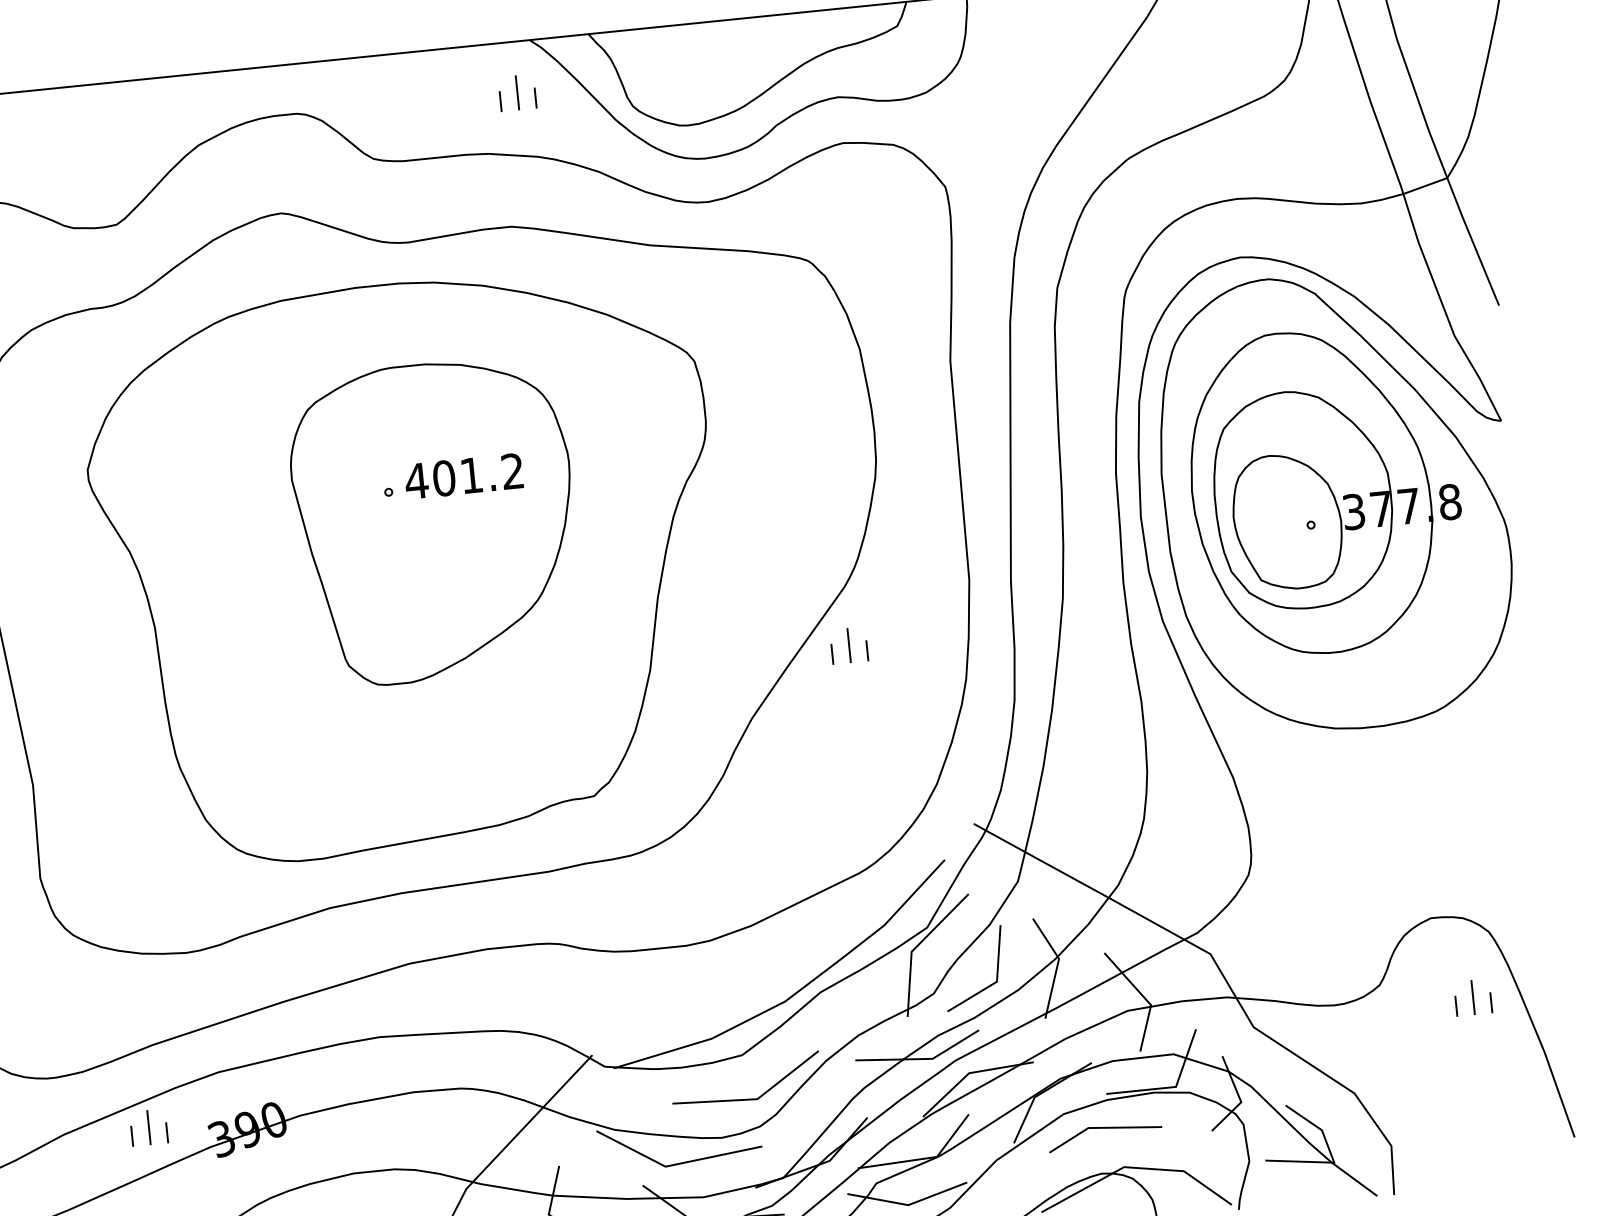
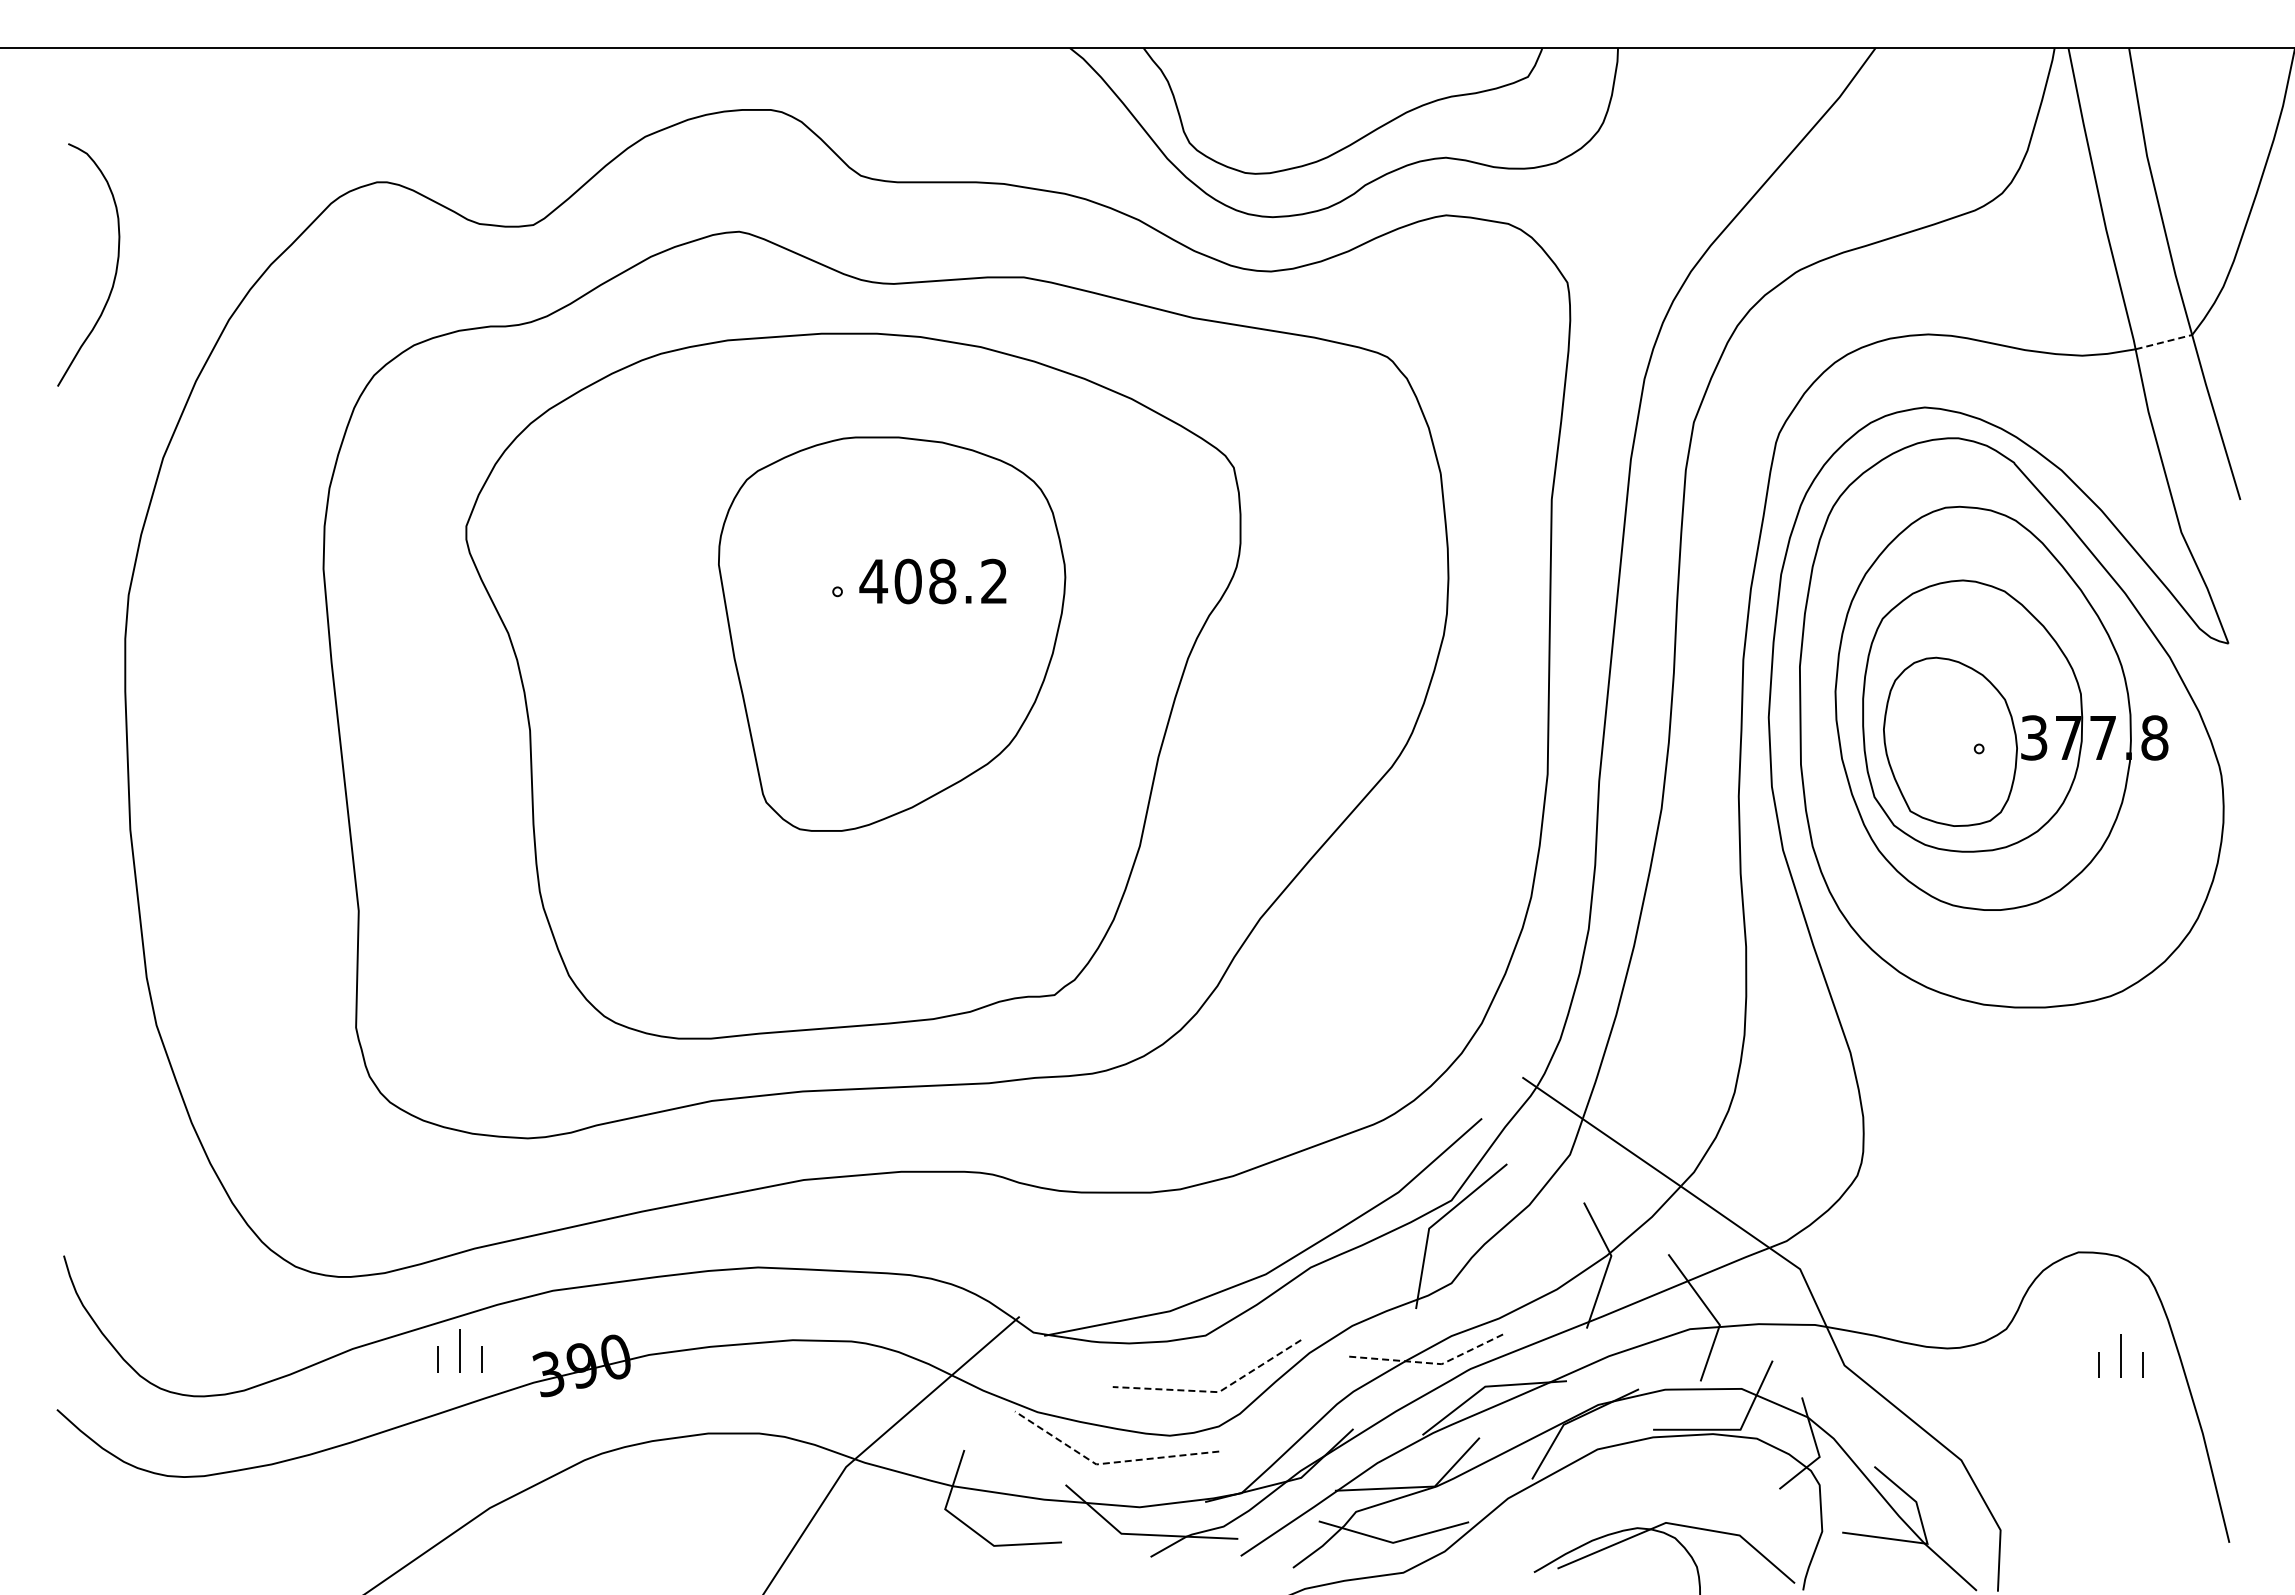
part: (517, 92) -> (1047, 111), removed
line: (1425, 186) -> (2164, 342), solid -> dashed
text: (471, 475) -> (942, 581), 401.2 -> 408.2
part: (848, 645) -> (1389, 839), removed
line: (996, 970) -> (1532, 1262), removed
line: (921, 1059) -> (1427, 1363), solid -> dashed
line: (754, 1098) -> (1215, 1391), solid -> dashed
line: (1104, 1128) -> (1646, 1472), removed
line: (675, 1164) -> (1108, 1463), solid -> dashed

